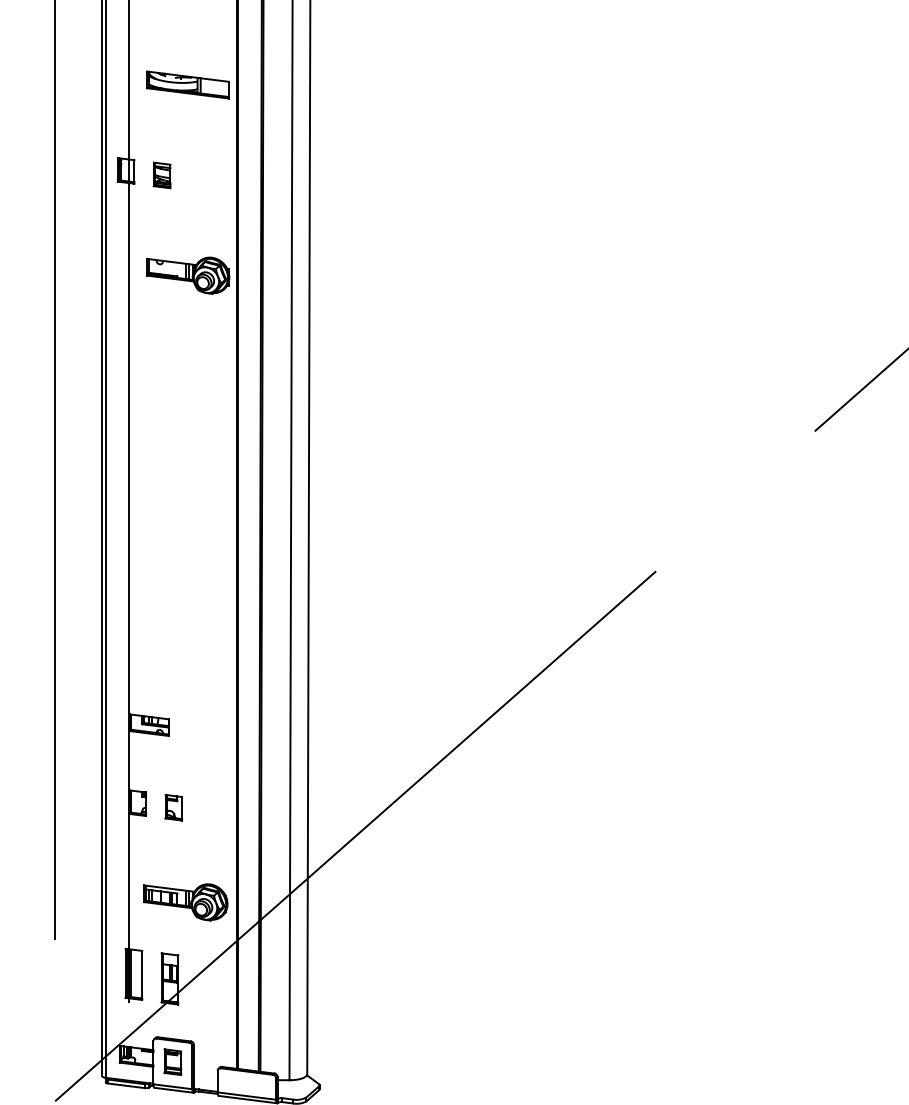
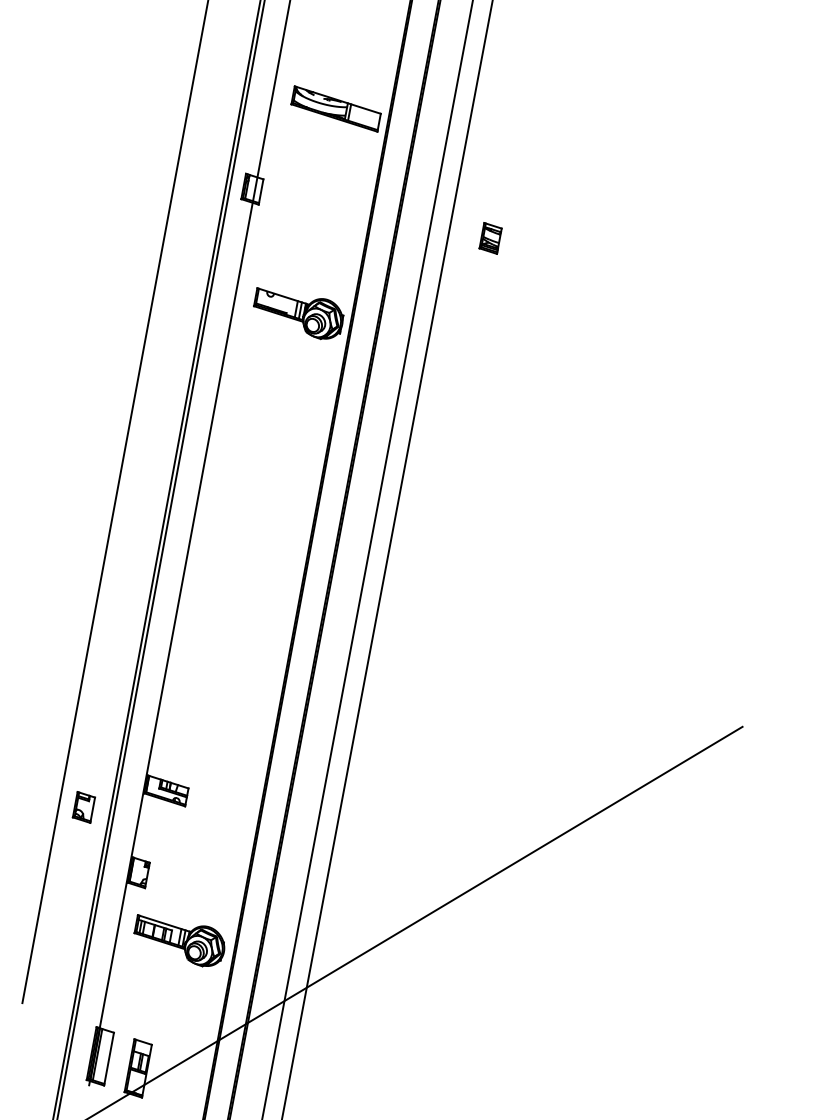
part: (161, 175) -> (489, 238), moved
part: (173, 807) -> (83, 807), moved
part: (185, 902) -> (179, 941), moved

